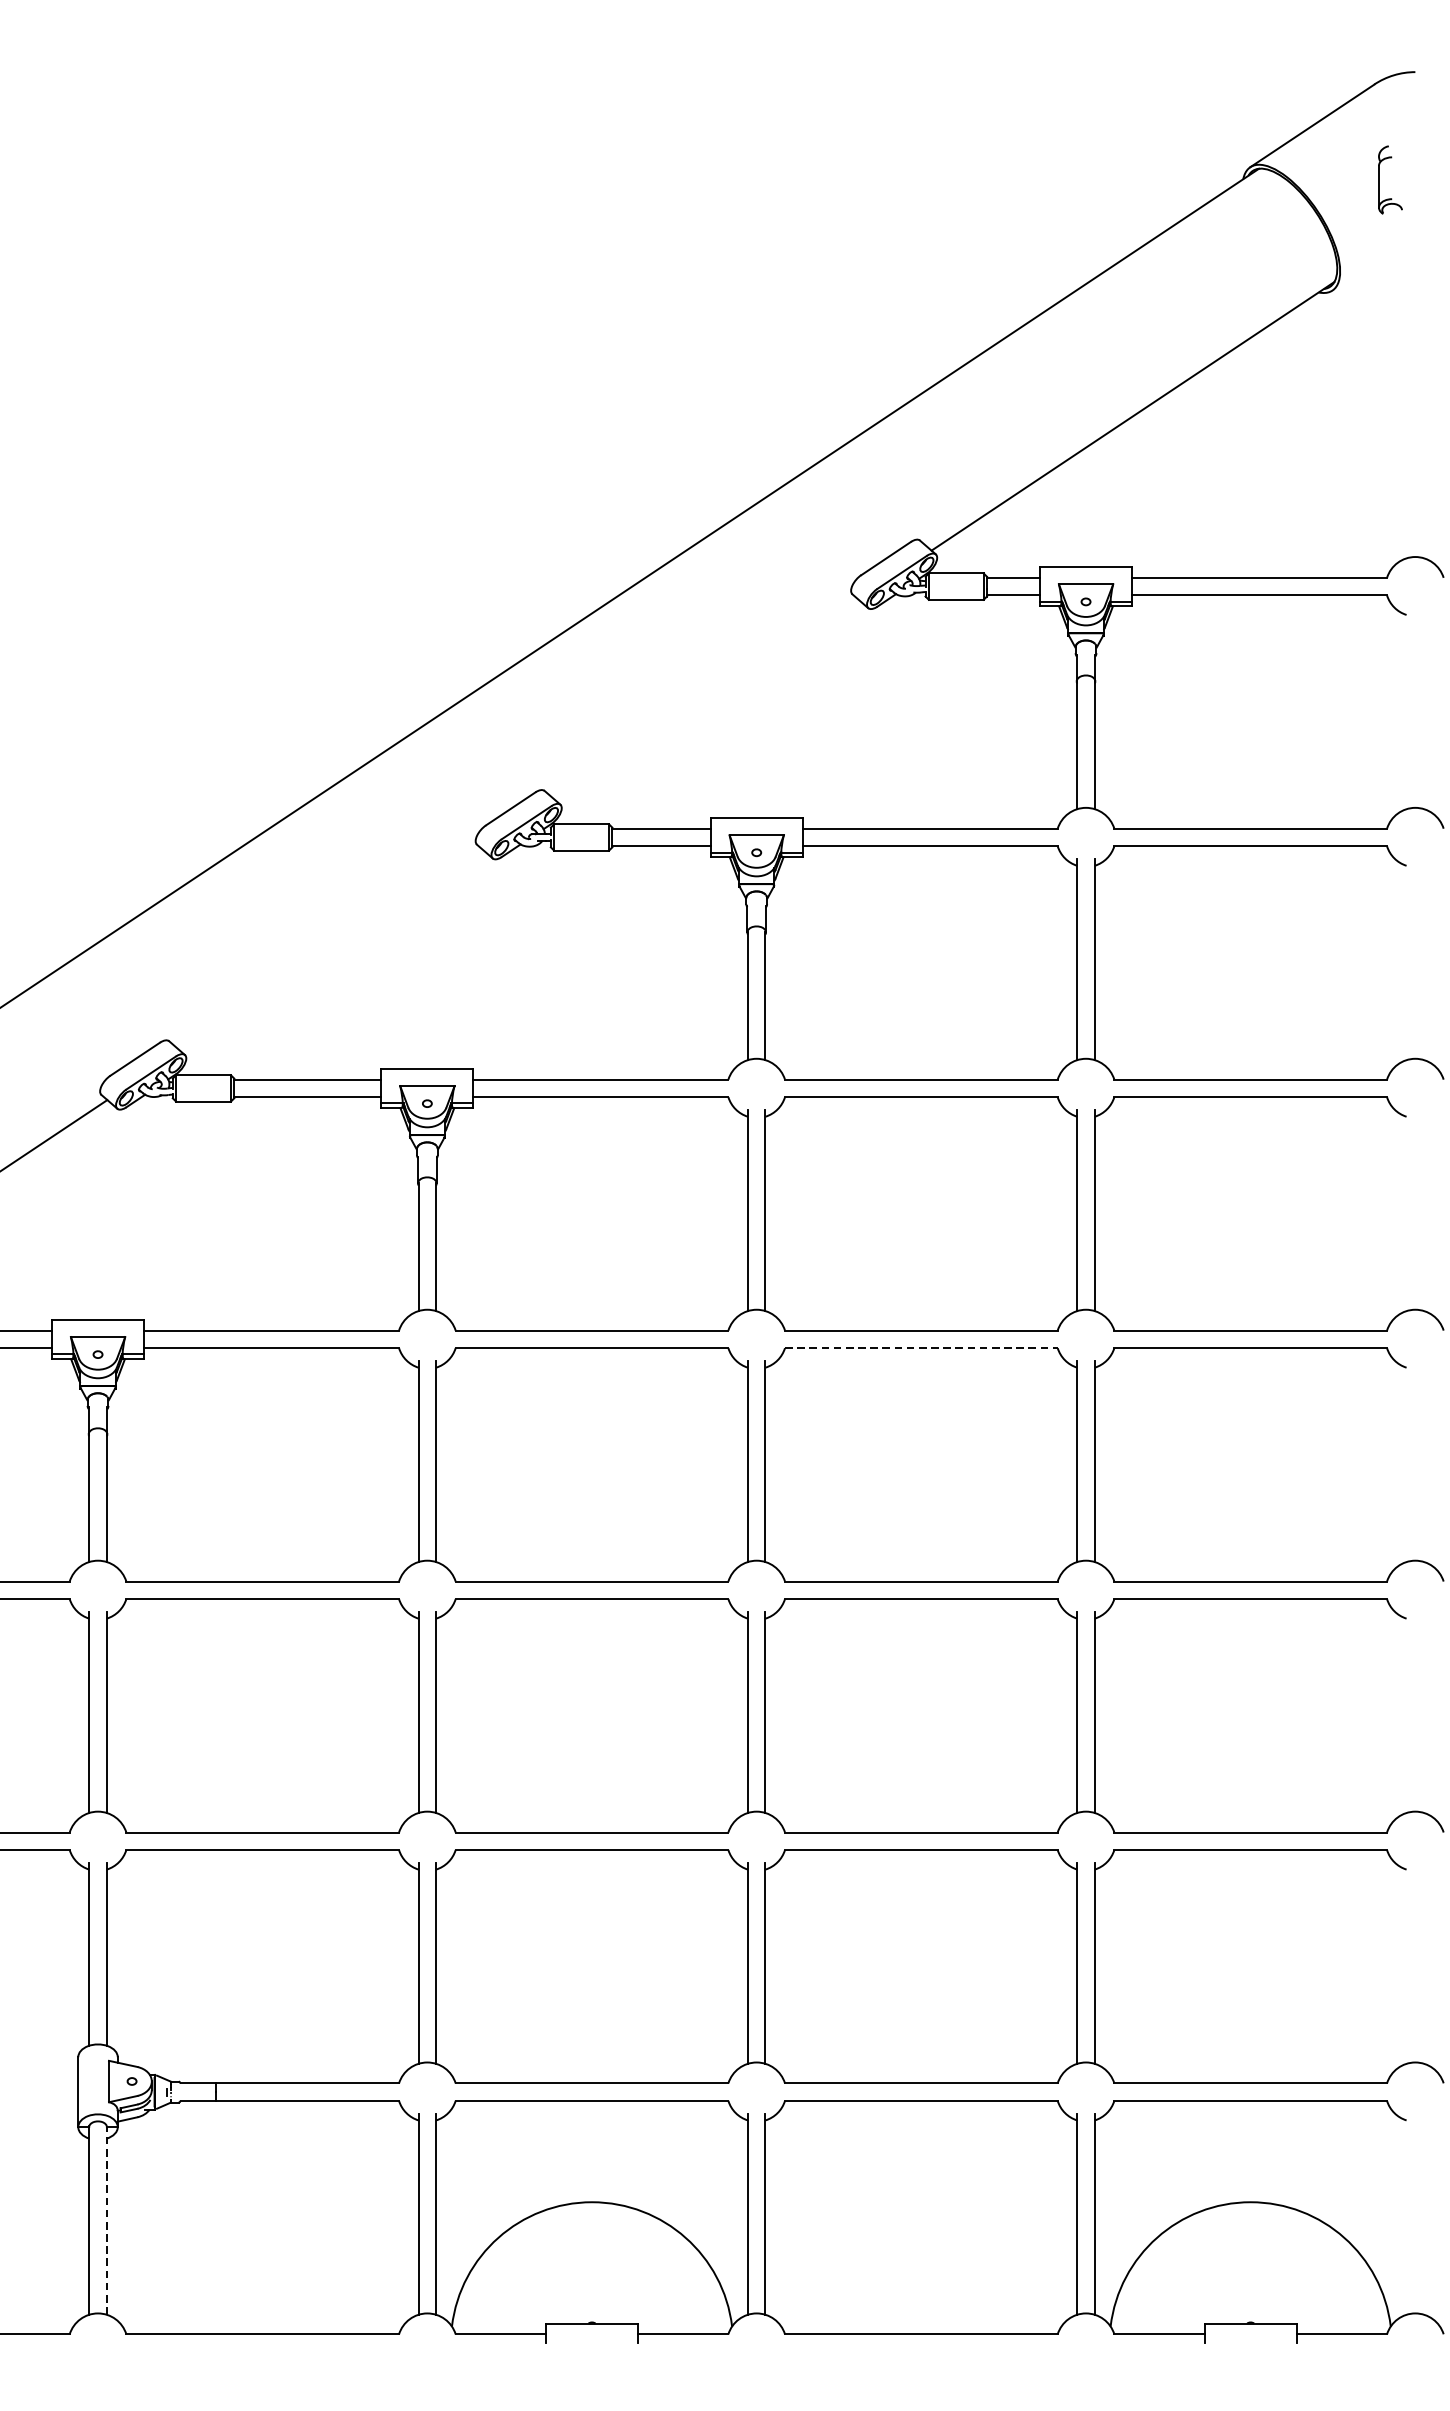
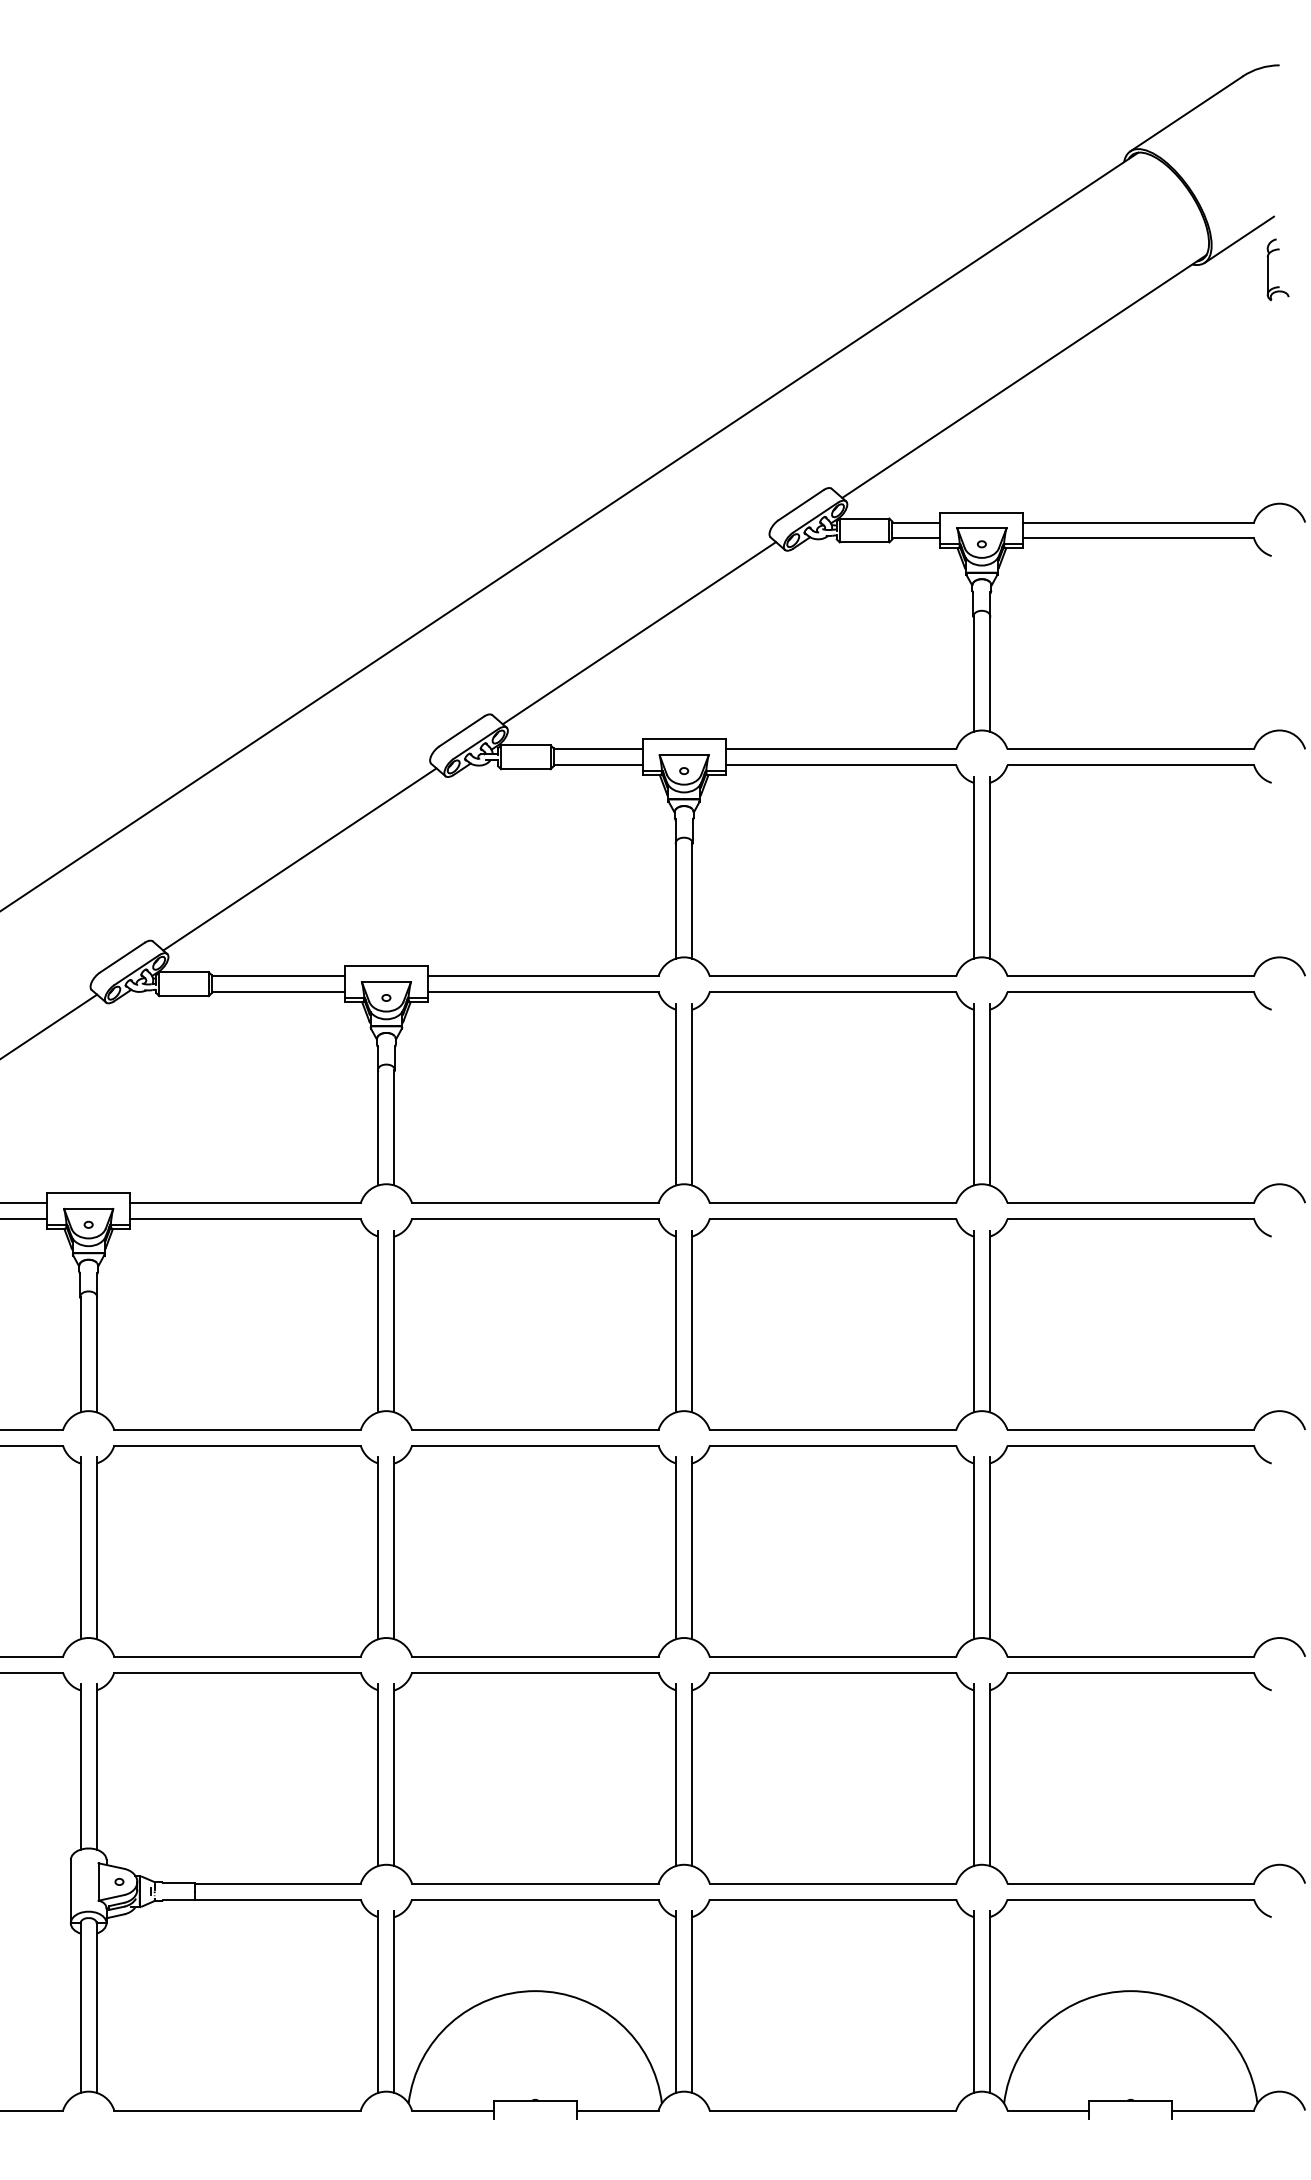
part: (1379, 179) -> (1268, 269), moved
line: (1369, 264) -> (1238, 239), added
line: (707, 700) -> (639, 633), added
line: (331, 950) -> (299, 859), added
line: (921, 1347) -> (833, 1218), dashed -> solid
line: (106, 2220) -> (96, 2007), dashed -> solid

